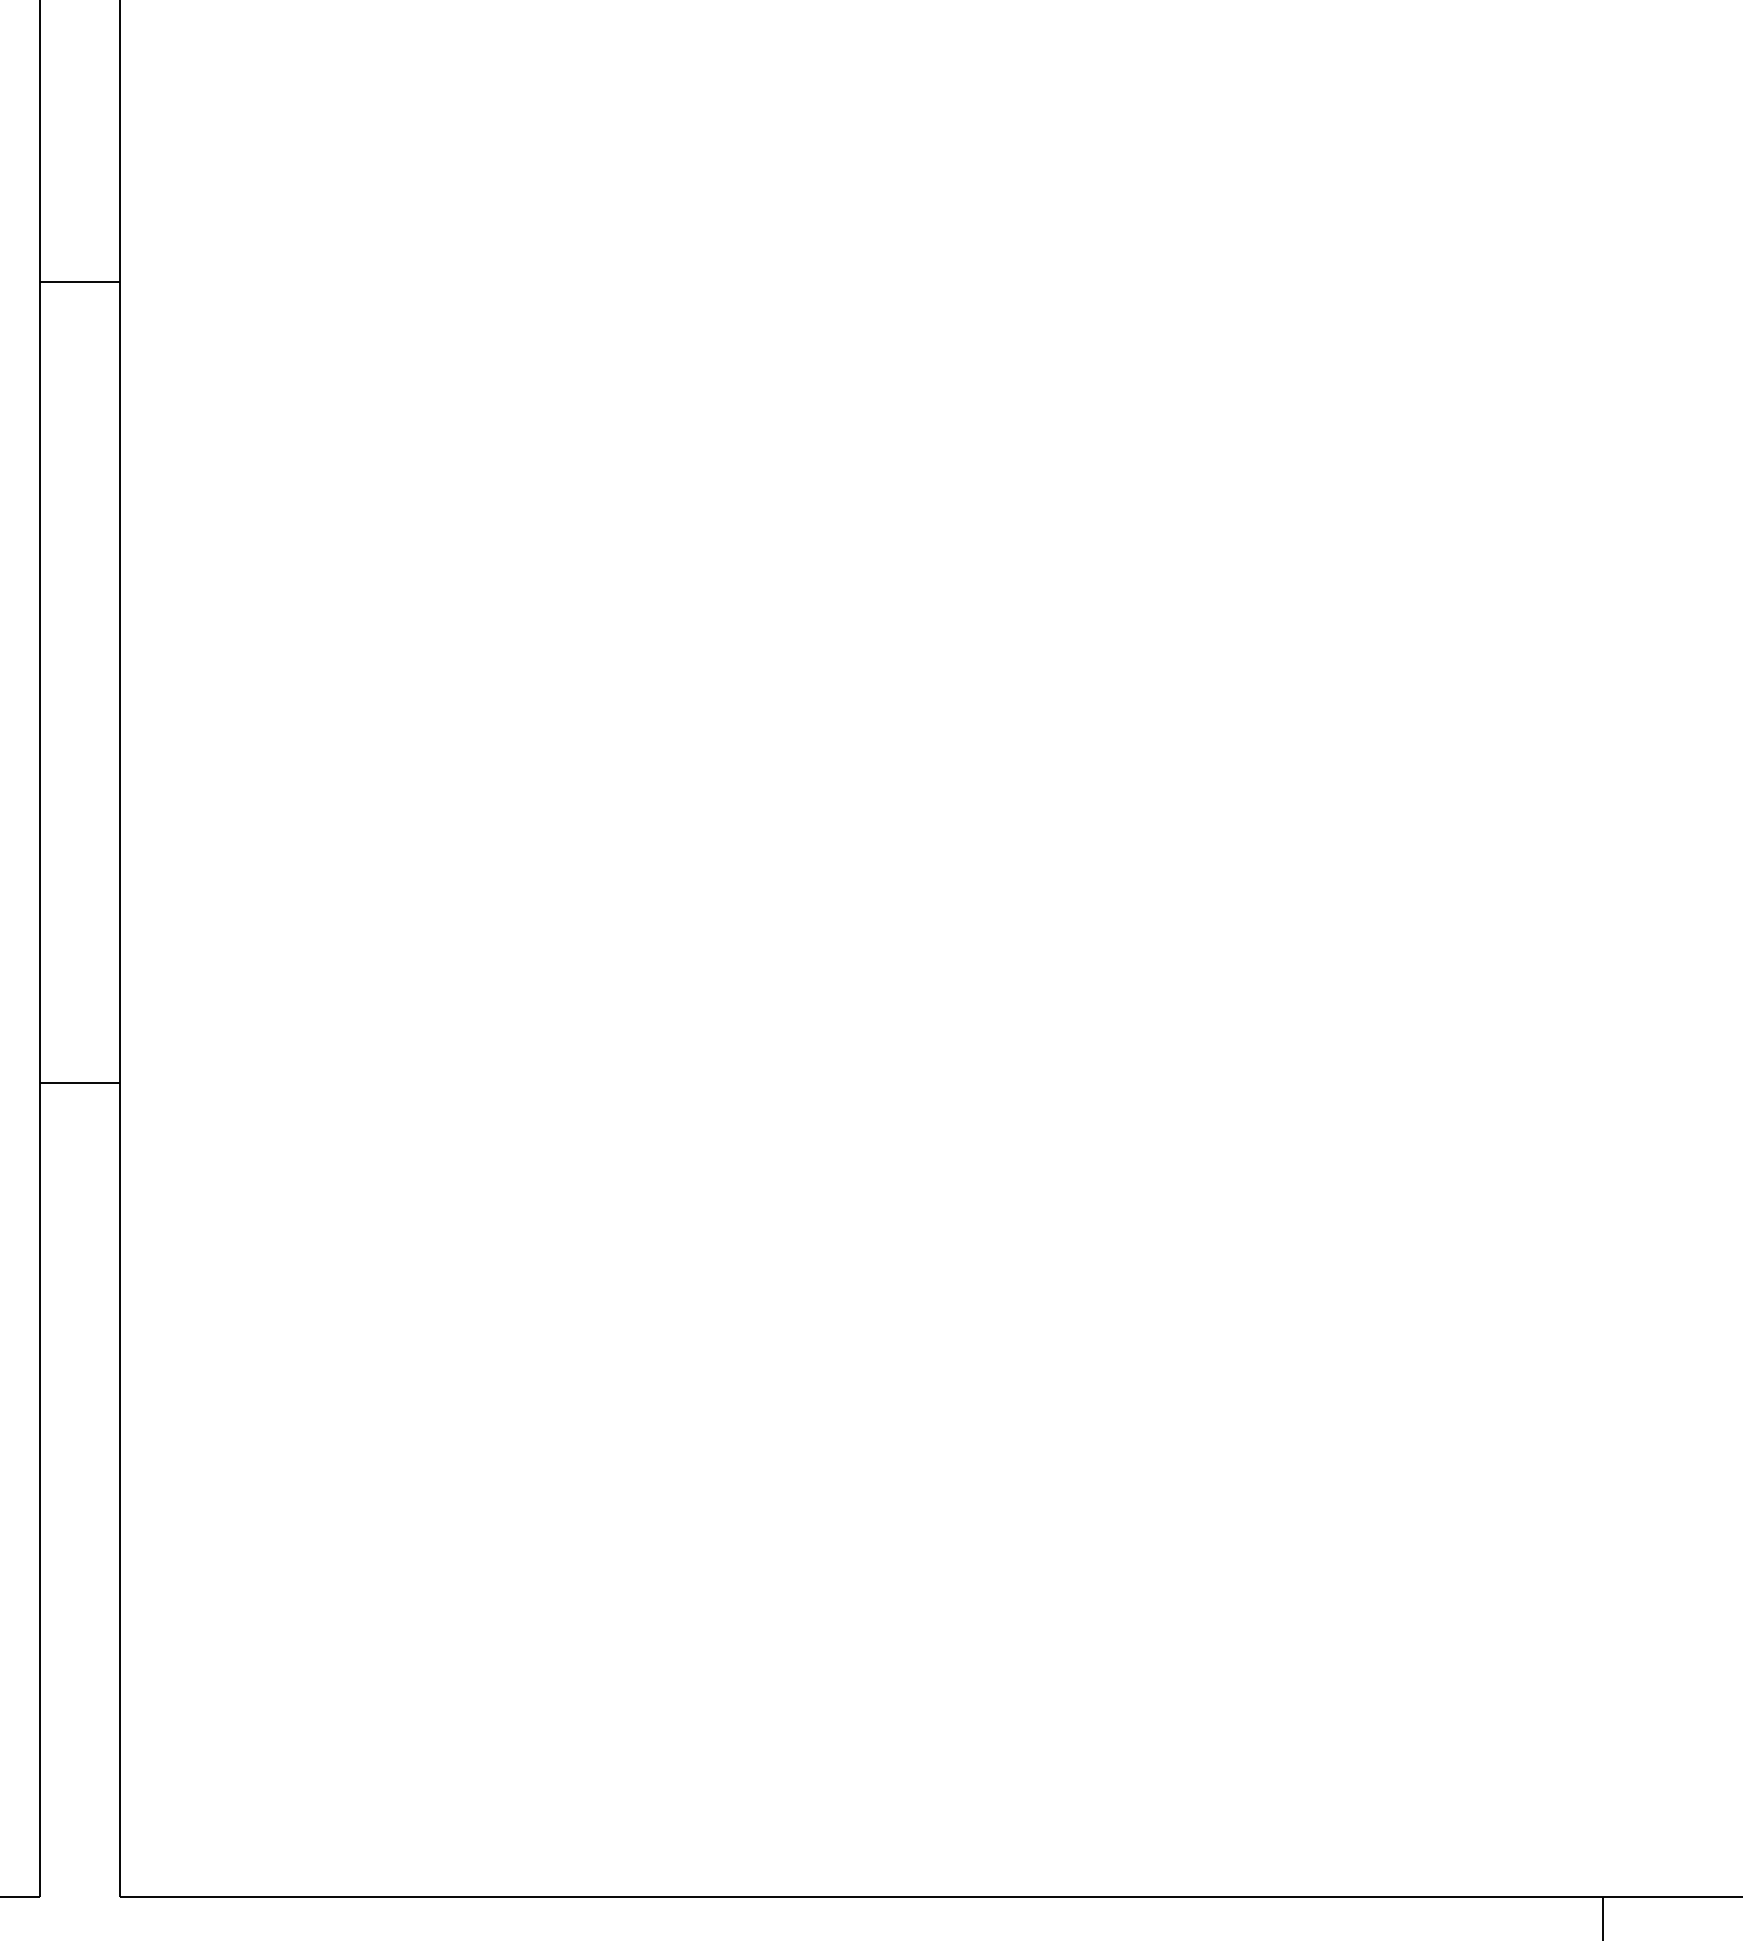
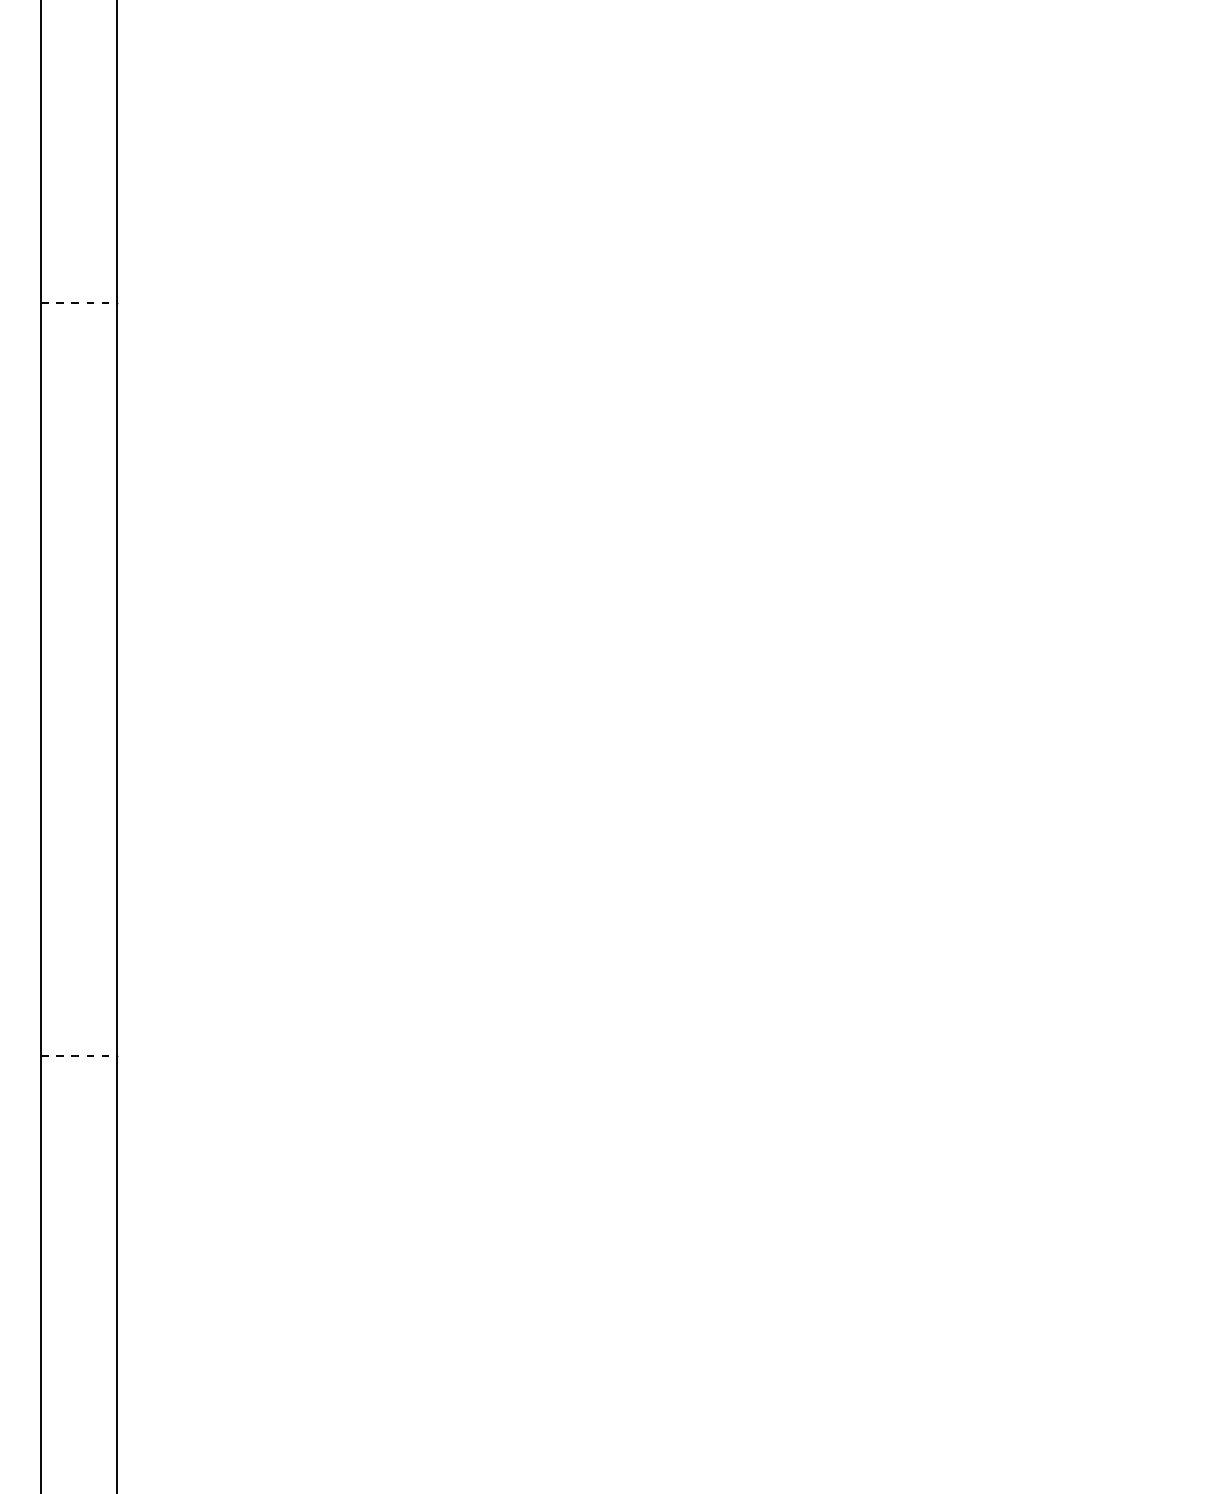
line: (80, 281) -> (79, 303), solid -> dashed
line: (80, 1083) -> (79, 1056), solid -> dashed

